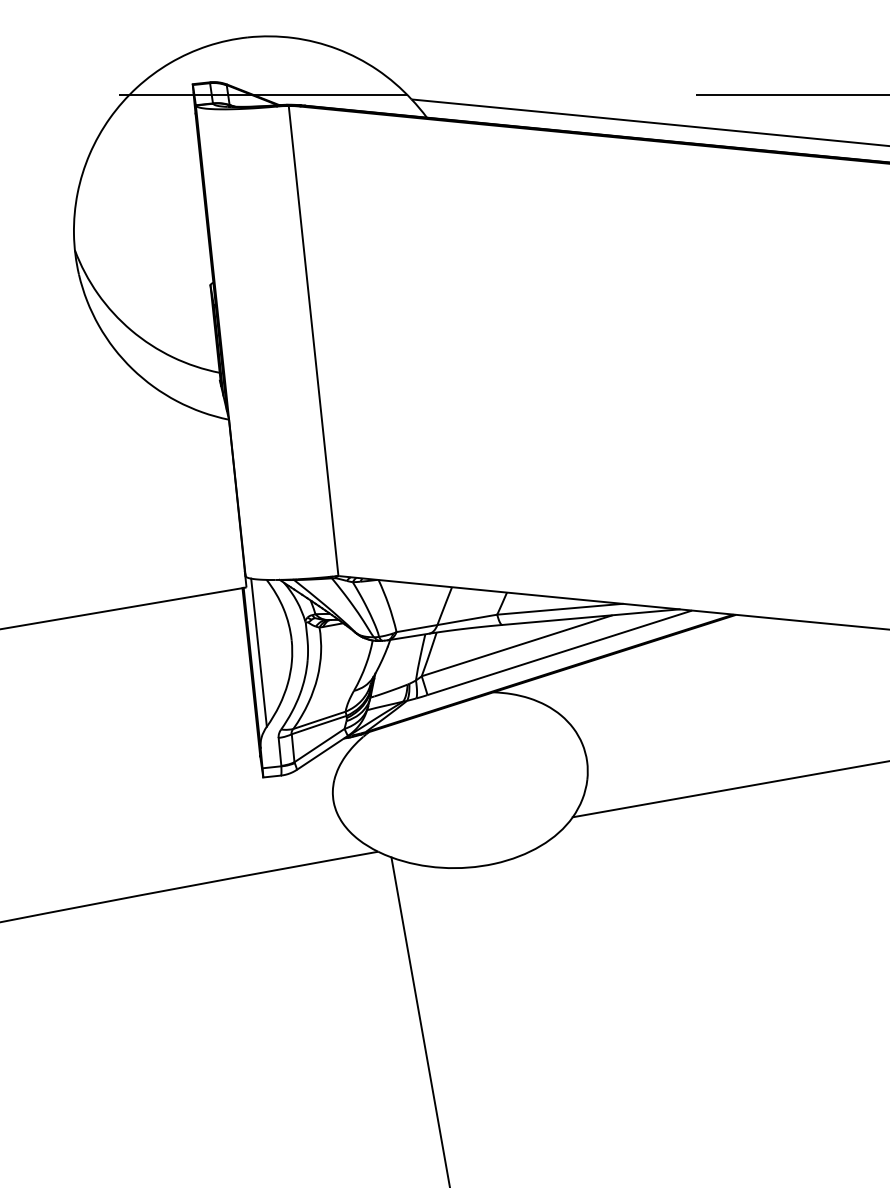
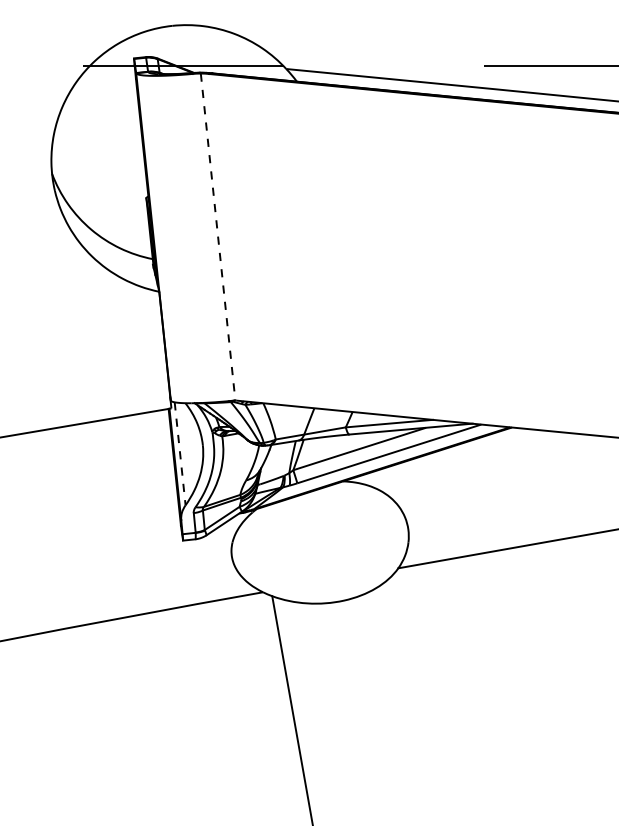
line: (314, 341) -> (218, 237), solid -> dashed
line: (259, 652) -> (180, 453), solid -> dashed

